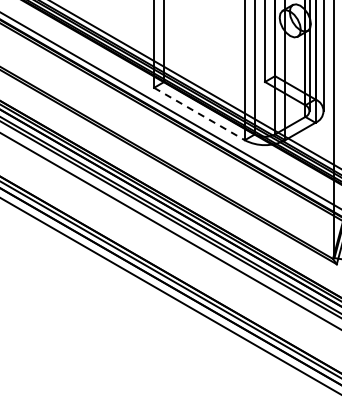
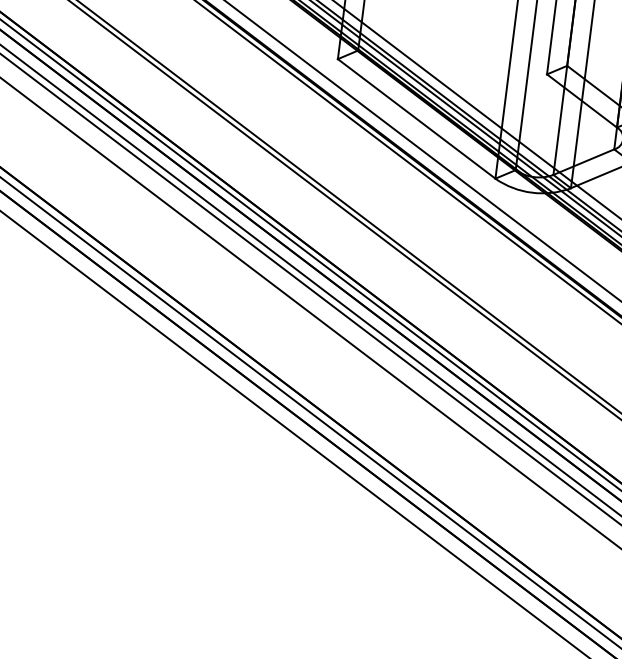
line: (199, 114) -> (416, 119), dashed -> solid

